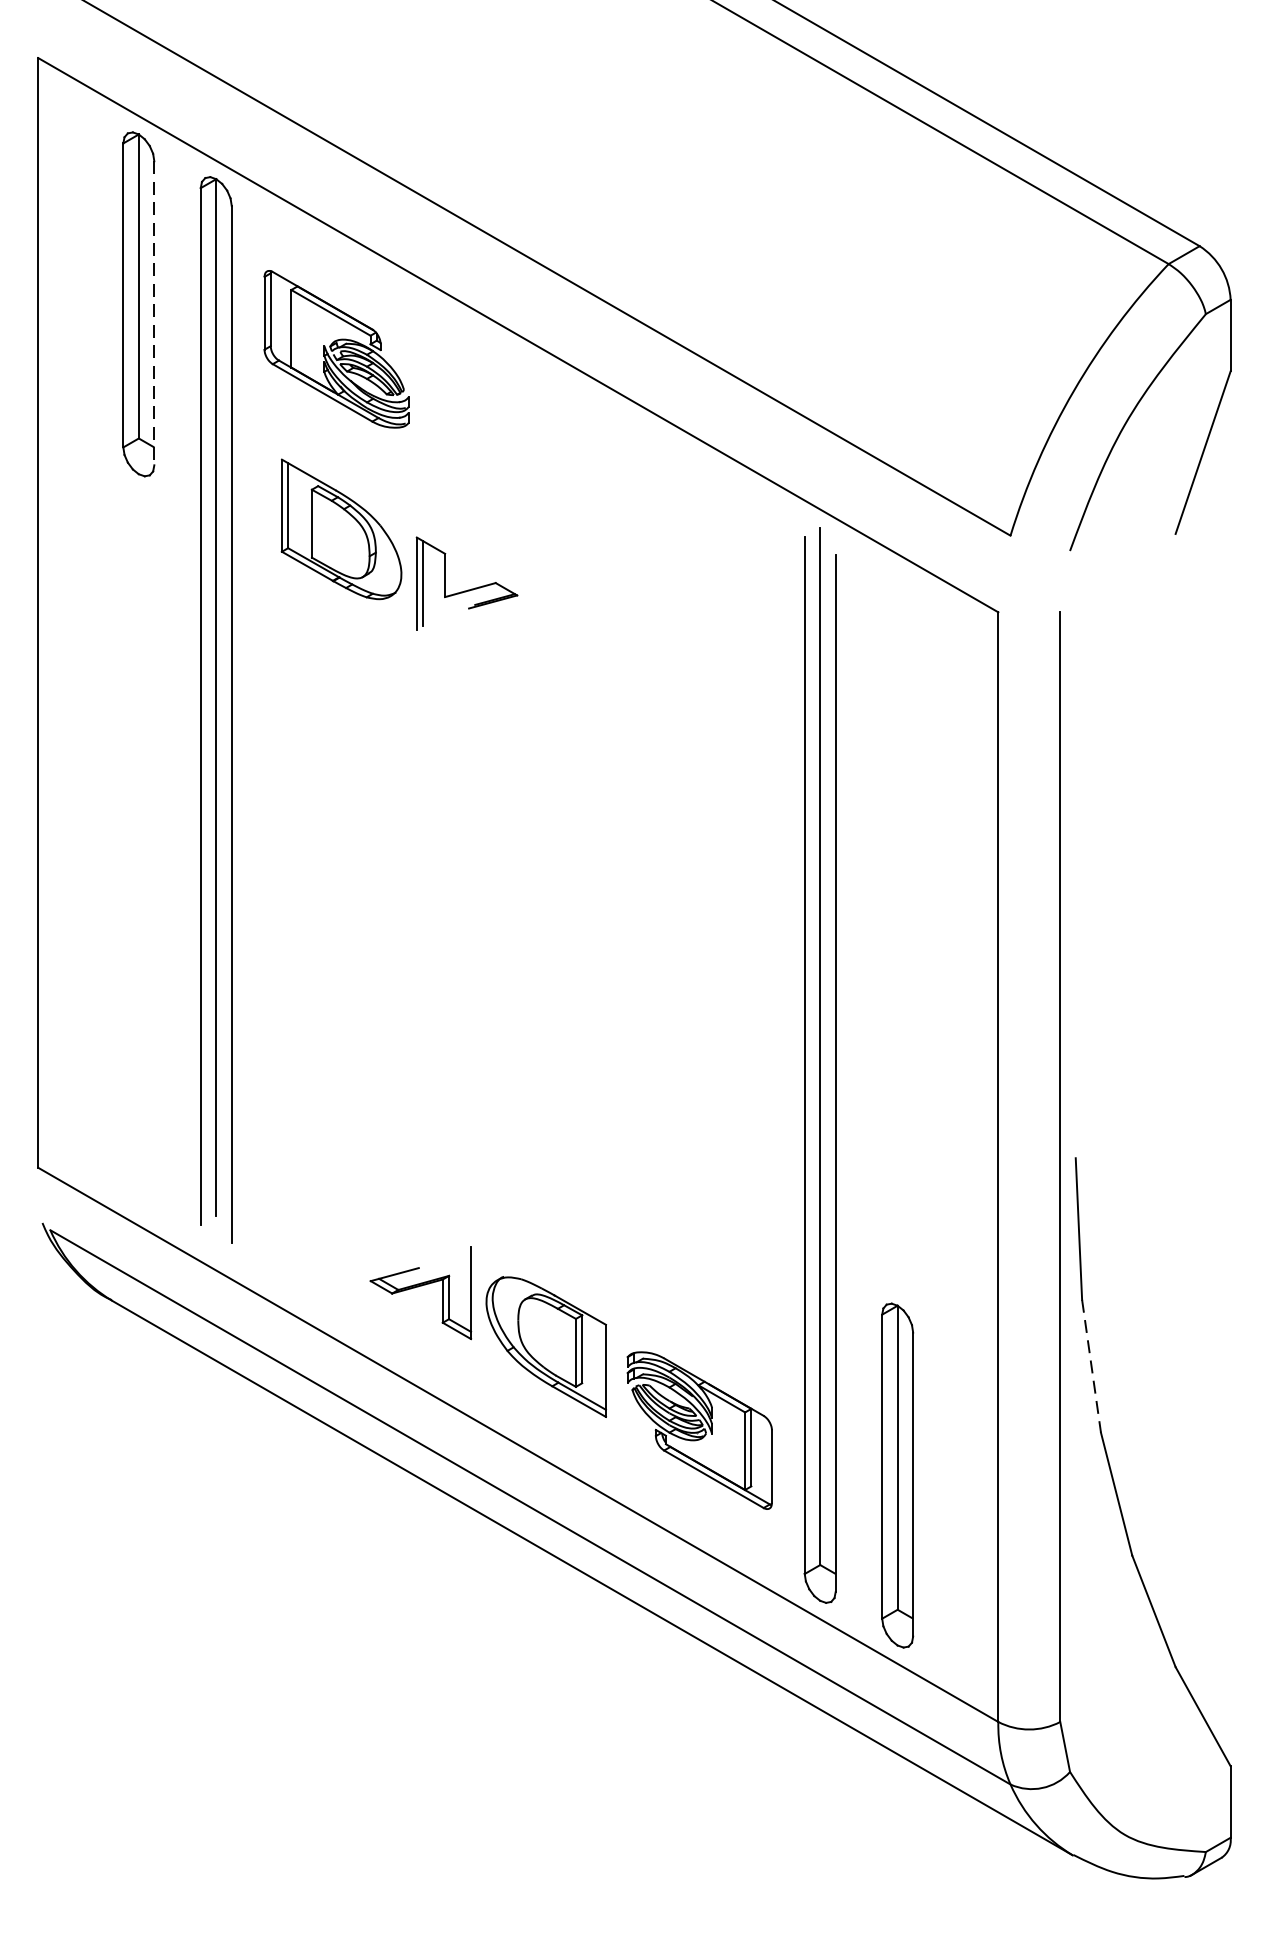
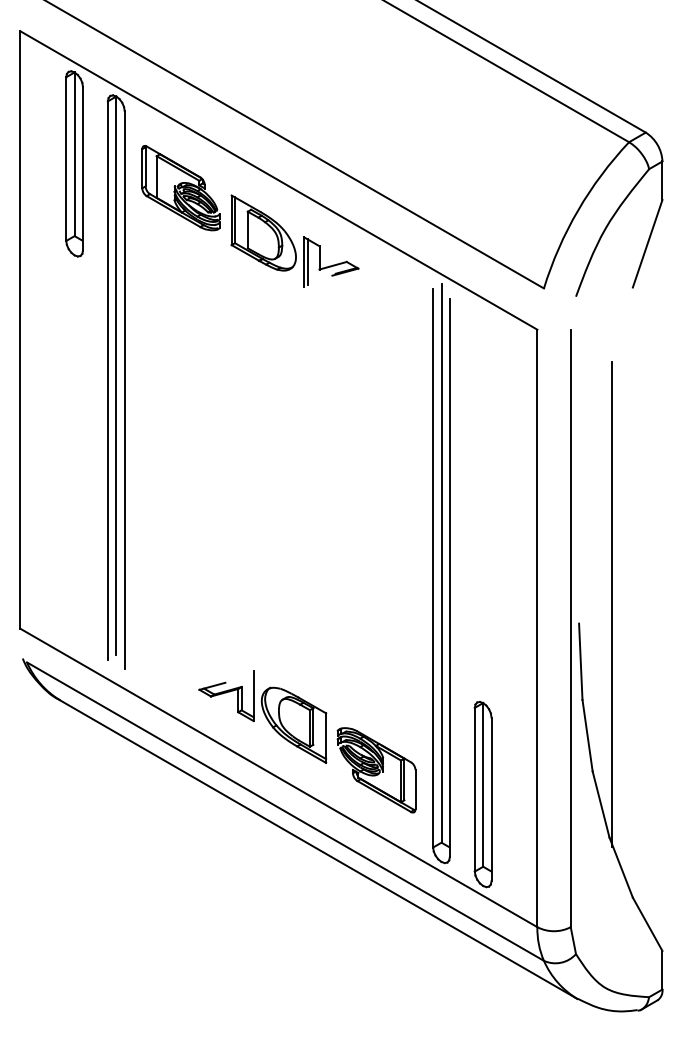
line: (153, 312) -> (82, 168), dashed -> solid
part: (398, 543) -> (294, 240), moved
line: (1137, 1122) -> (612, 604), added
line: (1091, 1367) -> (587, 736), dashed -> solid

